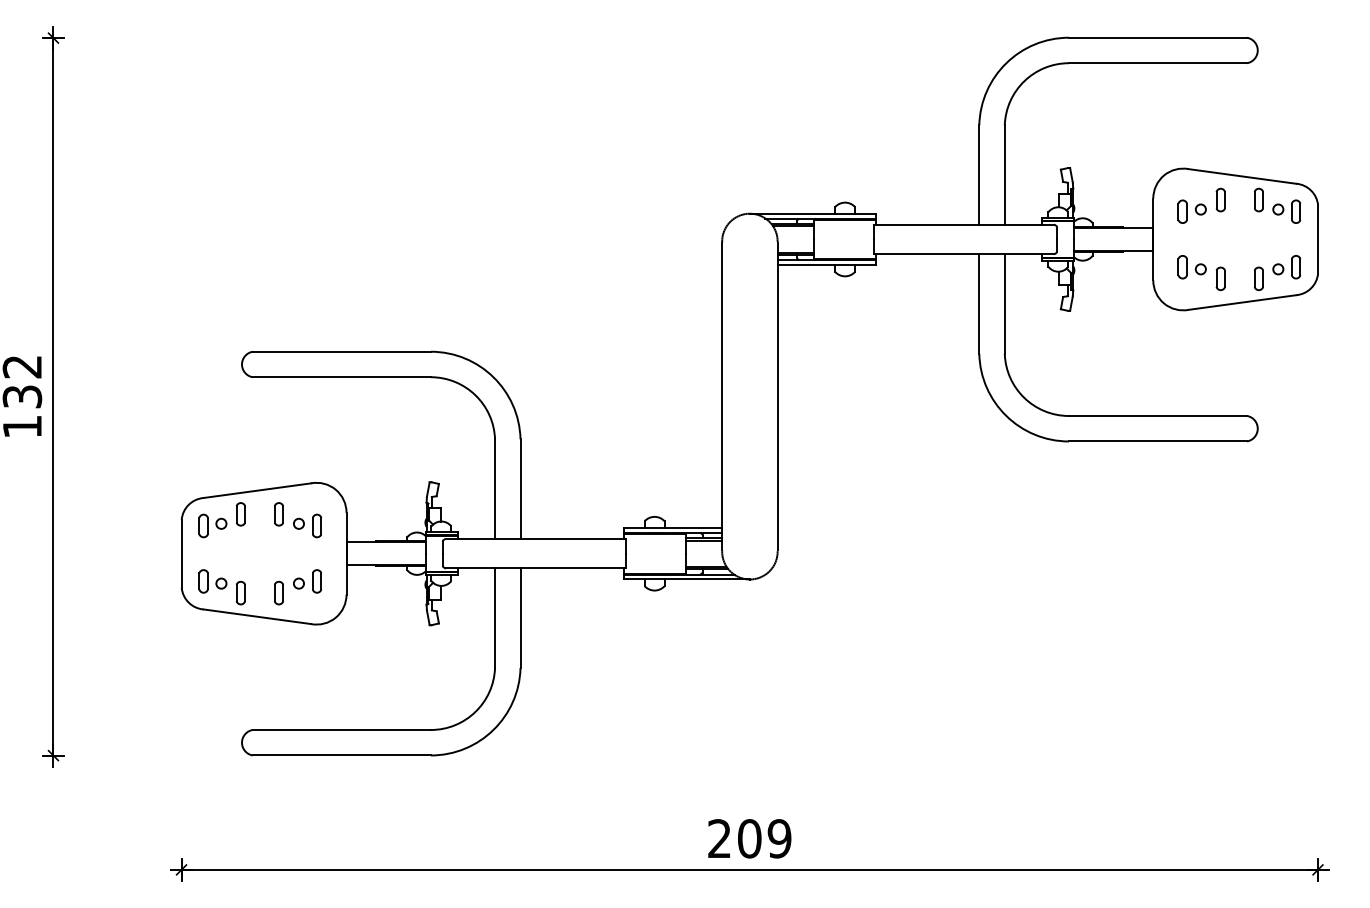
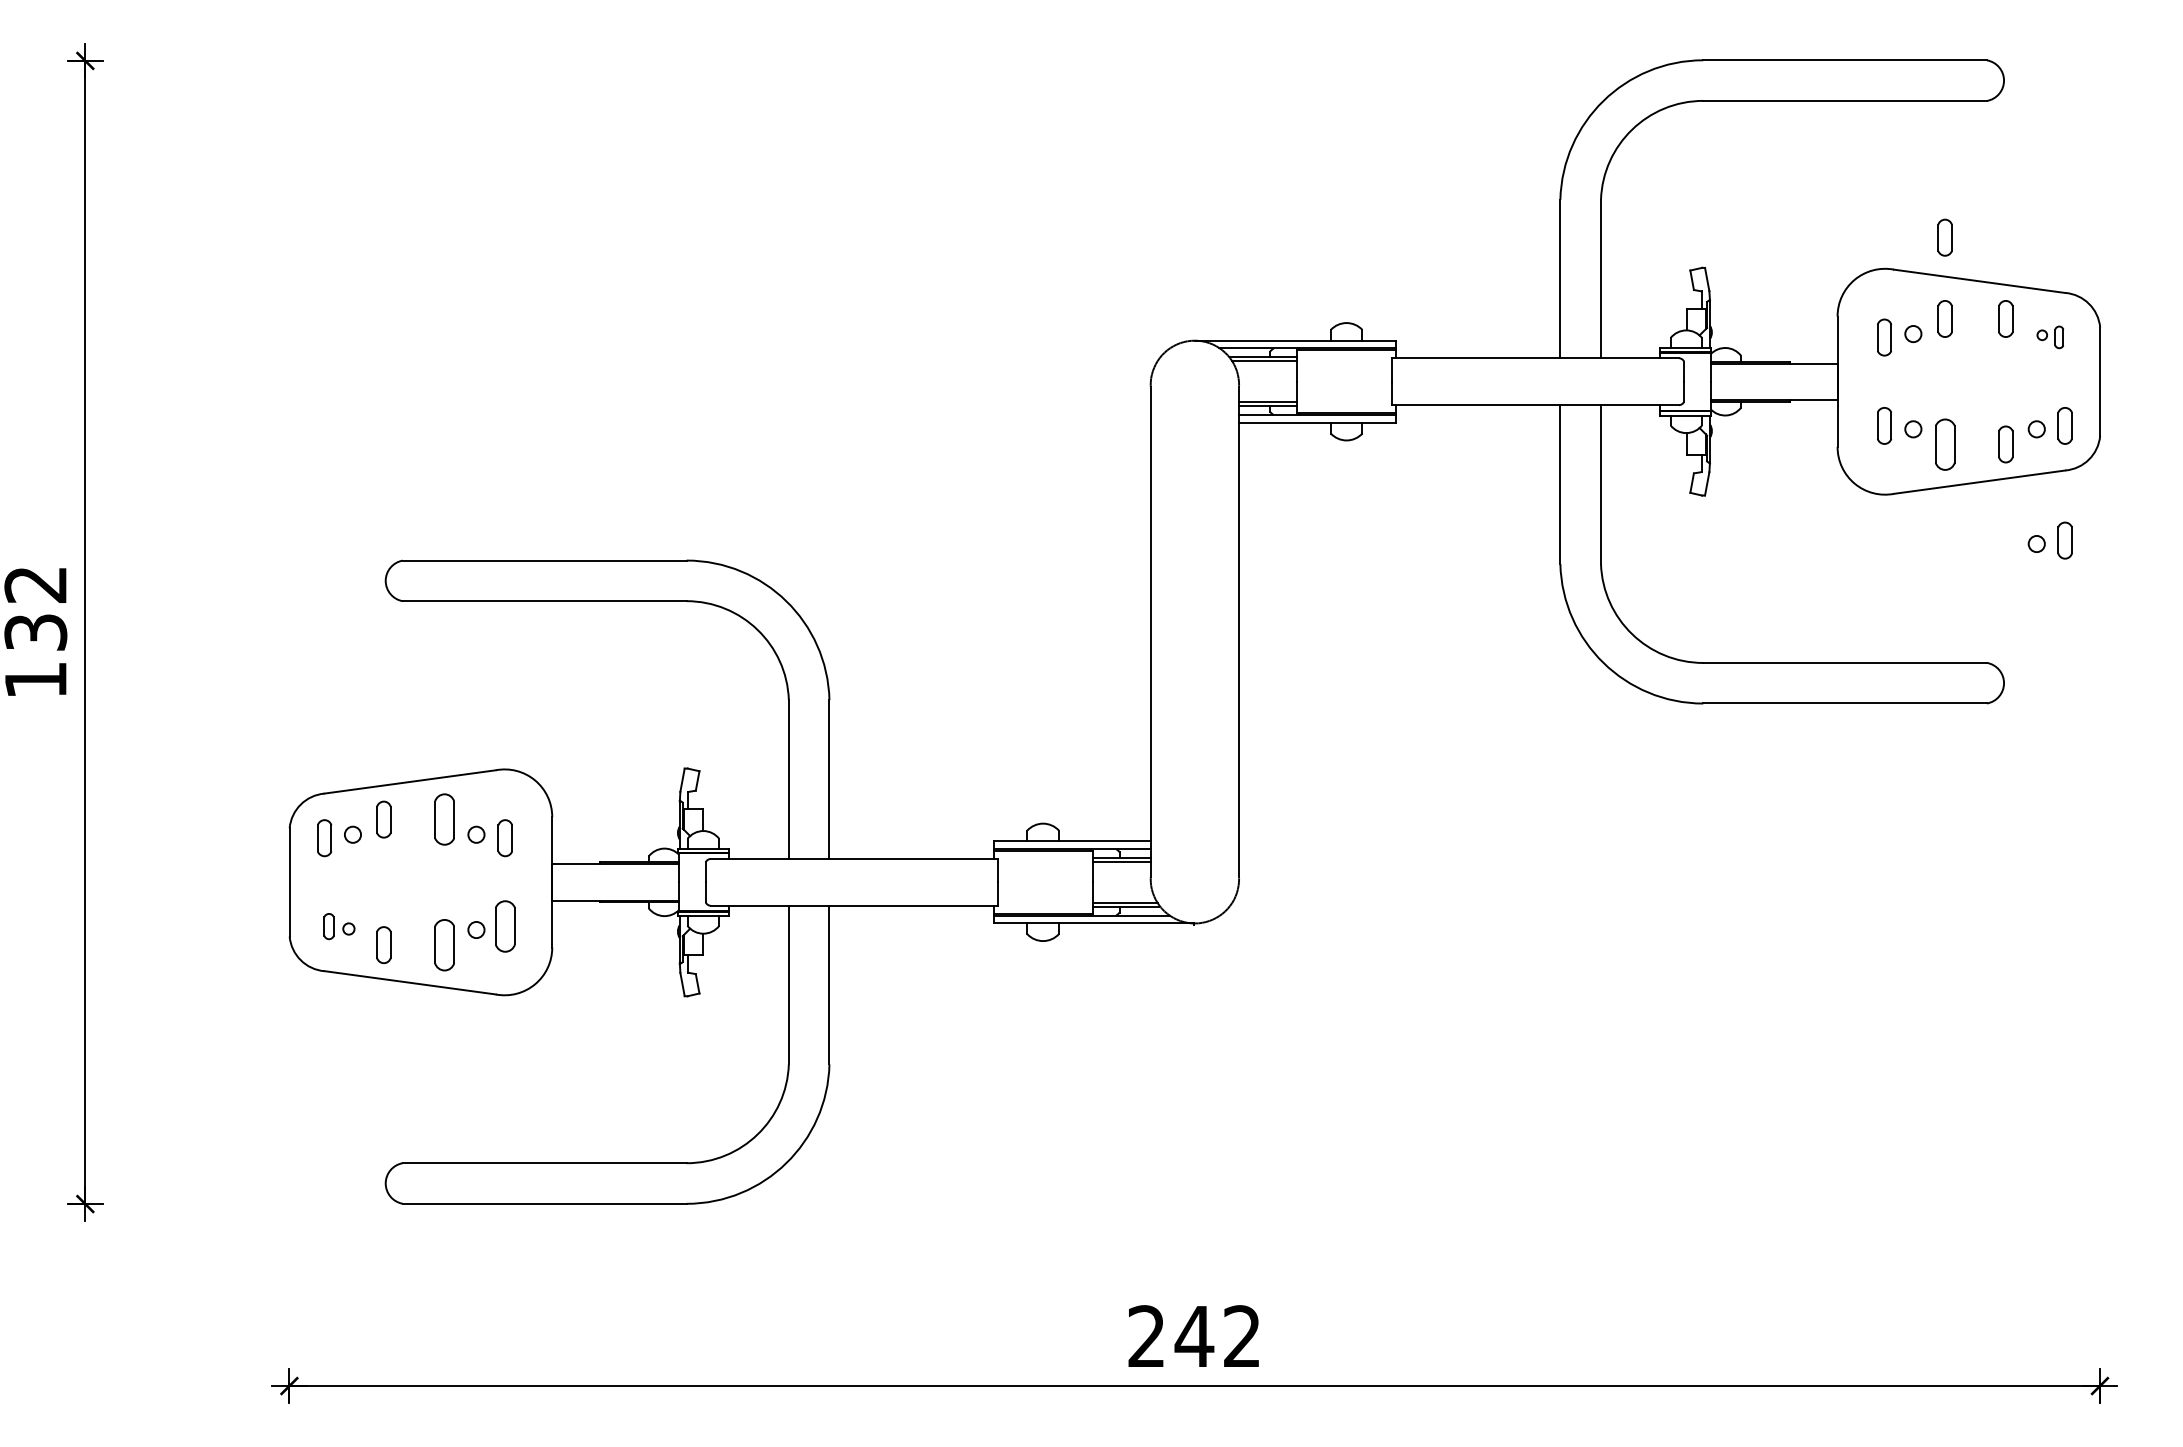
part: (1220, 148) -> (1944, 236), added
part: (1286, 211) -> (2049, 337), size x0.6
part: (1220, 278) -> (1944, 443), size x1.4
part: (1286, 339) -> (2049, 541), added
part: (278, 514) -> (443, 819), size x1.4
part: (212, 581) -> (338, 926), size x0.7
part: (316, 581) -> (504, 926), size x1.4
part: (278, 592) -> (443, 944), size x1.4
text: (764, 838) -> (1218, 1336), 209 -> 242

